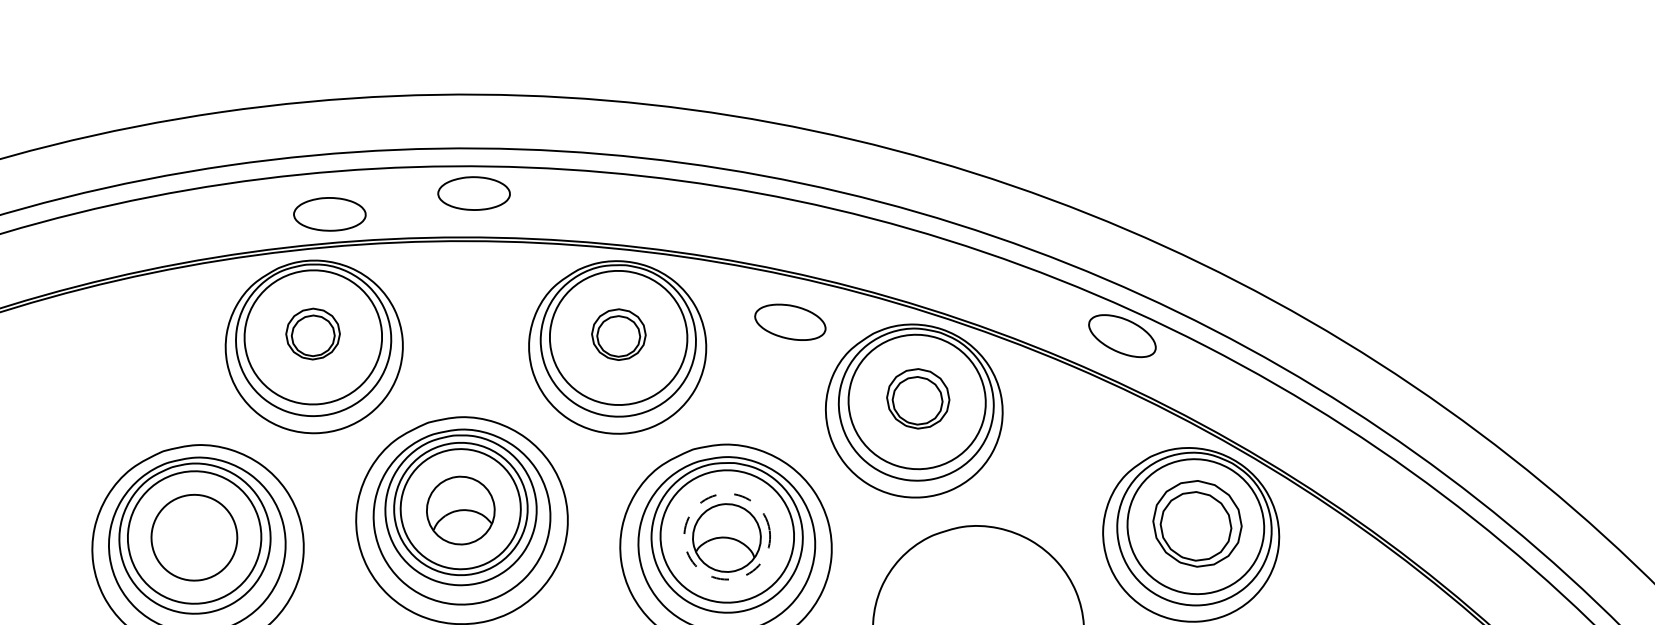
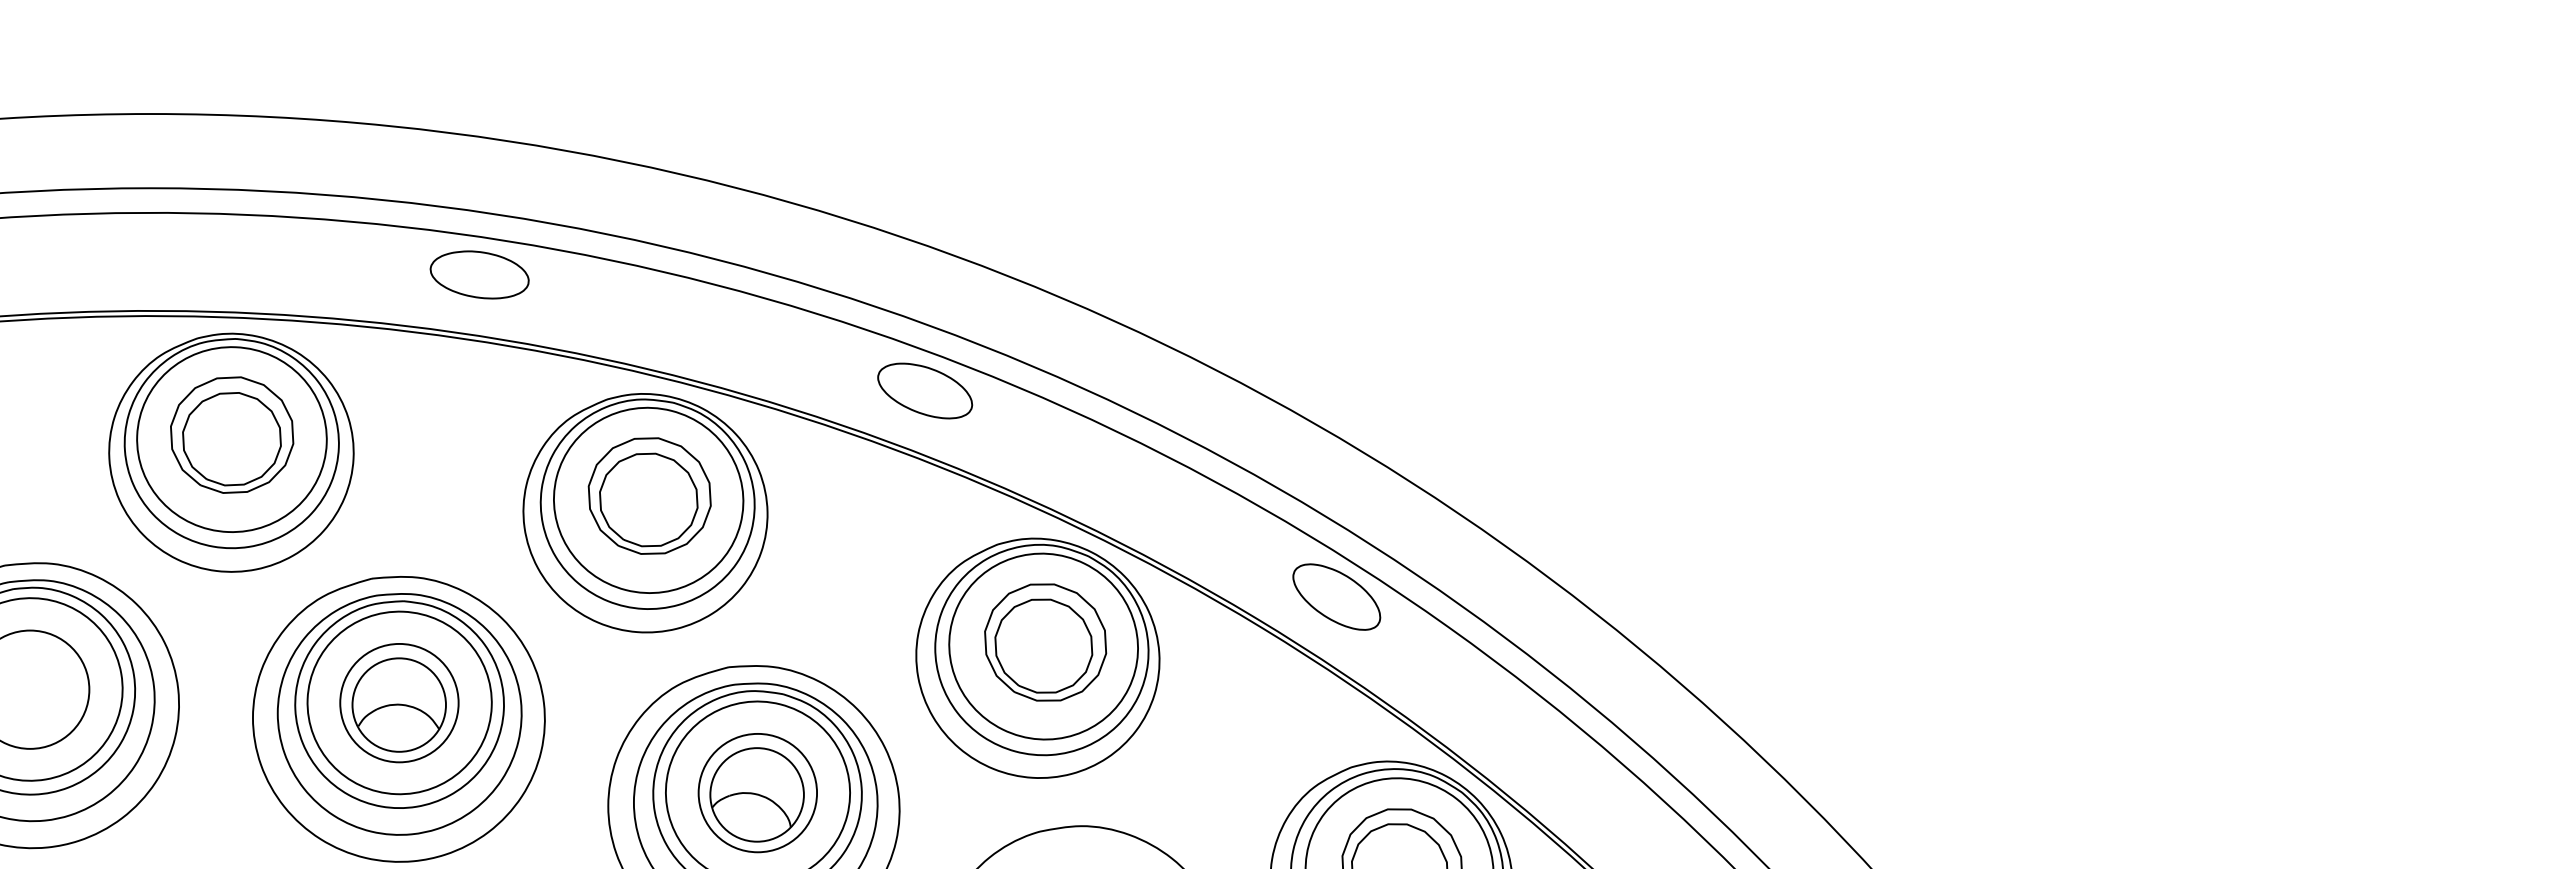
part: (329, 214) -> (278, 274), removed
part: (790, 322) -> (925, 390), moved
part: (313, 333) -> (232, 434), size x1.67
part: (618, 334) -> (649, 495), size x1.67
part: (918, 398) -> (1045, 642), size x1.43
circle: (460, 508) -> (399, 702), size x0.71
circle: (726, 536) -> (757, 792), dashed -> solid

